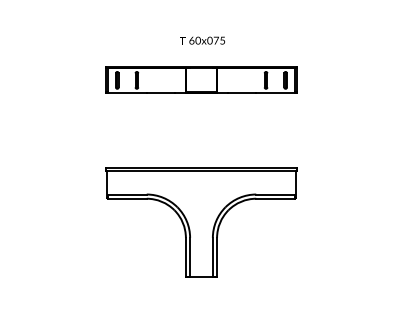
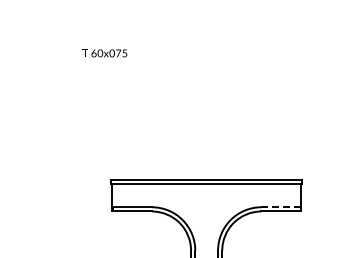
text: (202, 40) -> (104, 53), moved
part: (201, 79) -> (206, 92), removed
line: (275, 194) -> (280, 207), solid -> dashed

